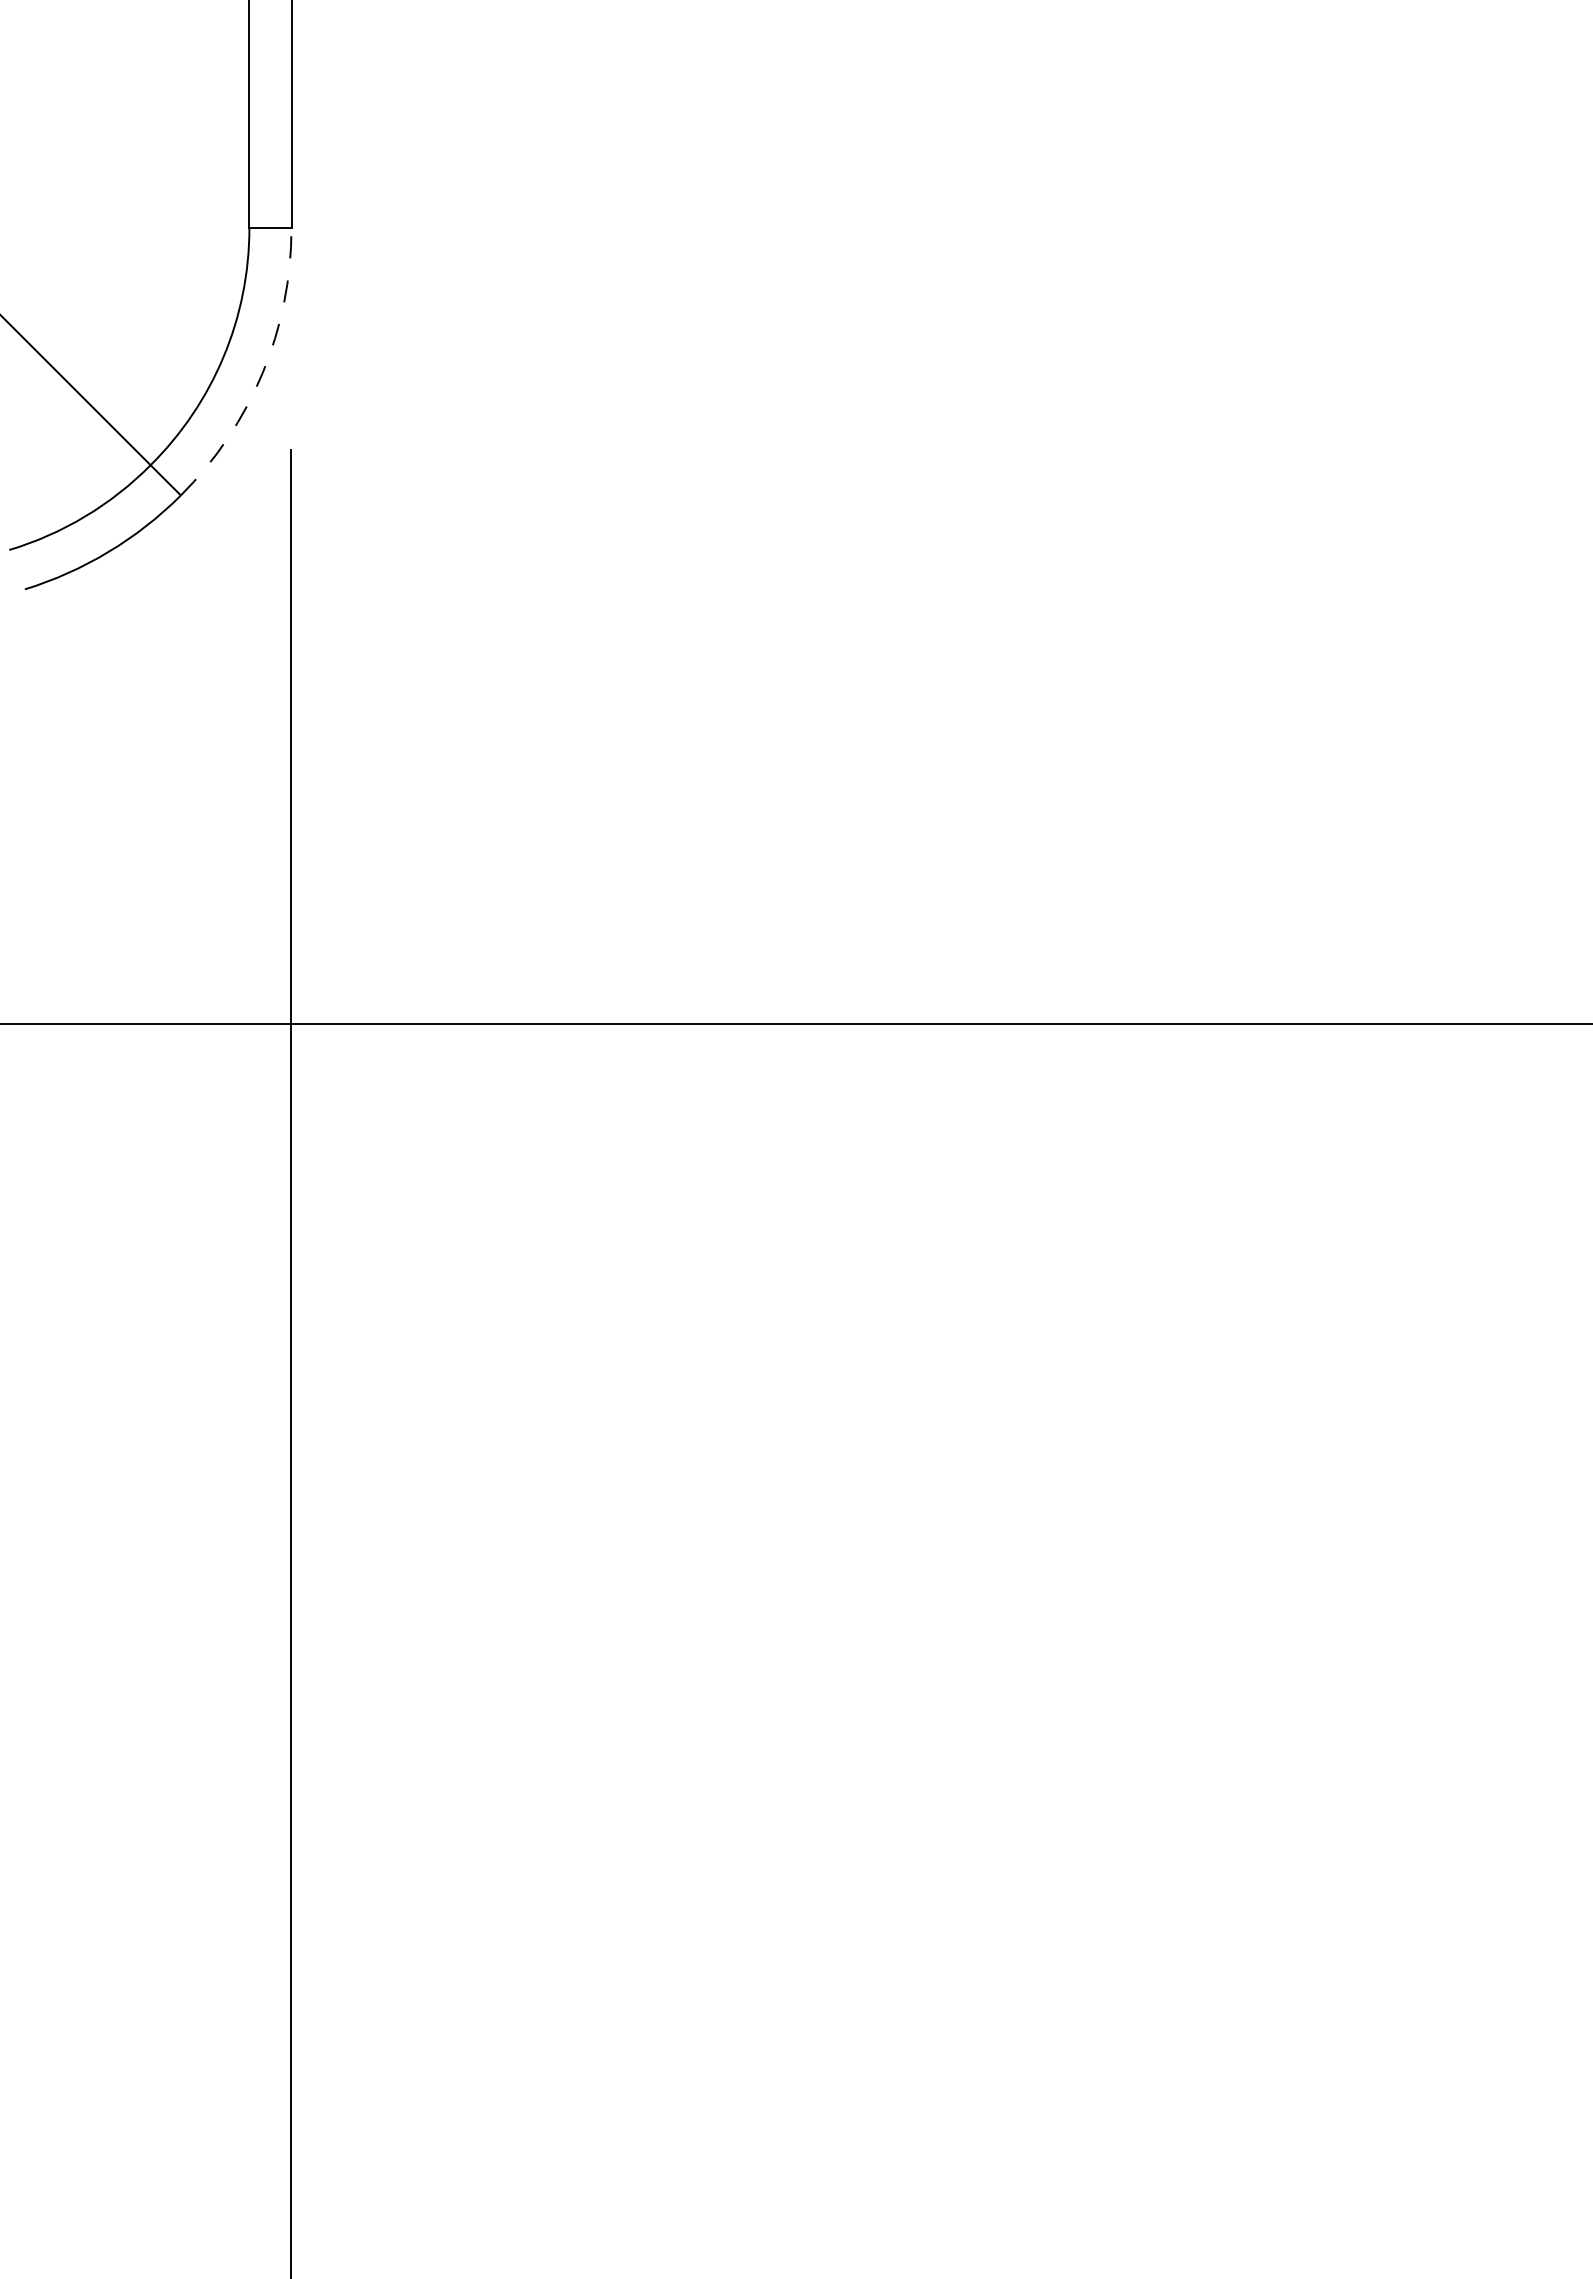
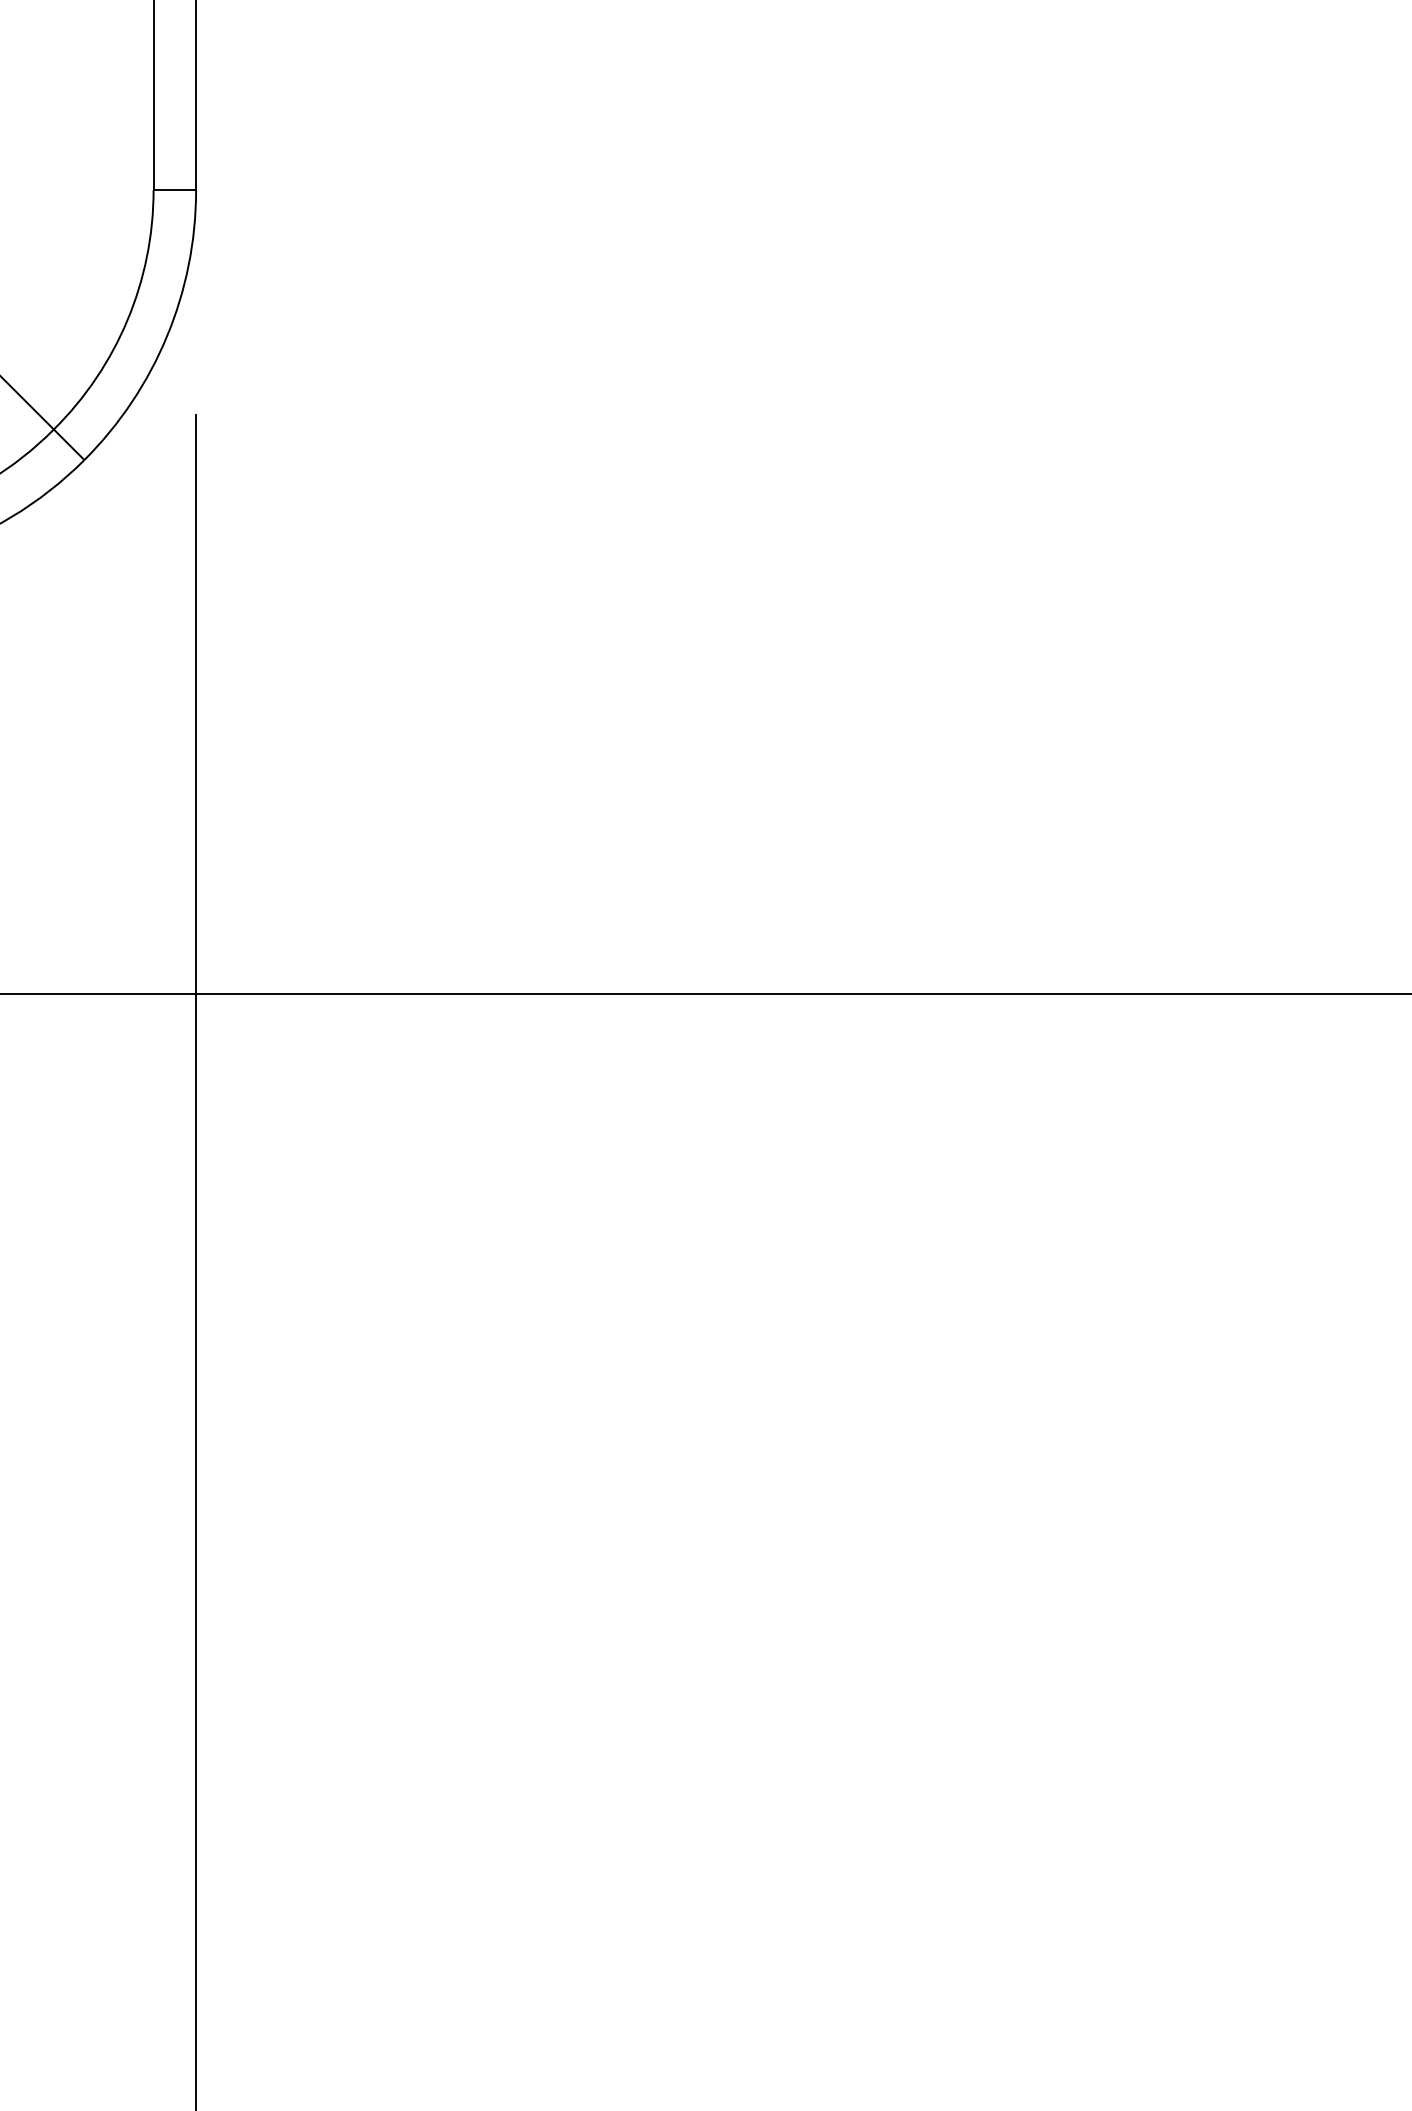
arc: (262, 372) -> (166, 335), dashed -> solid

